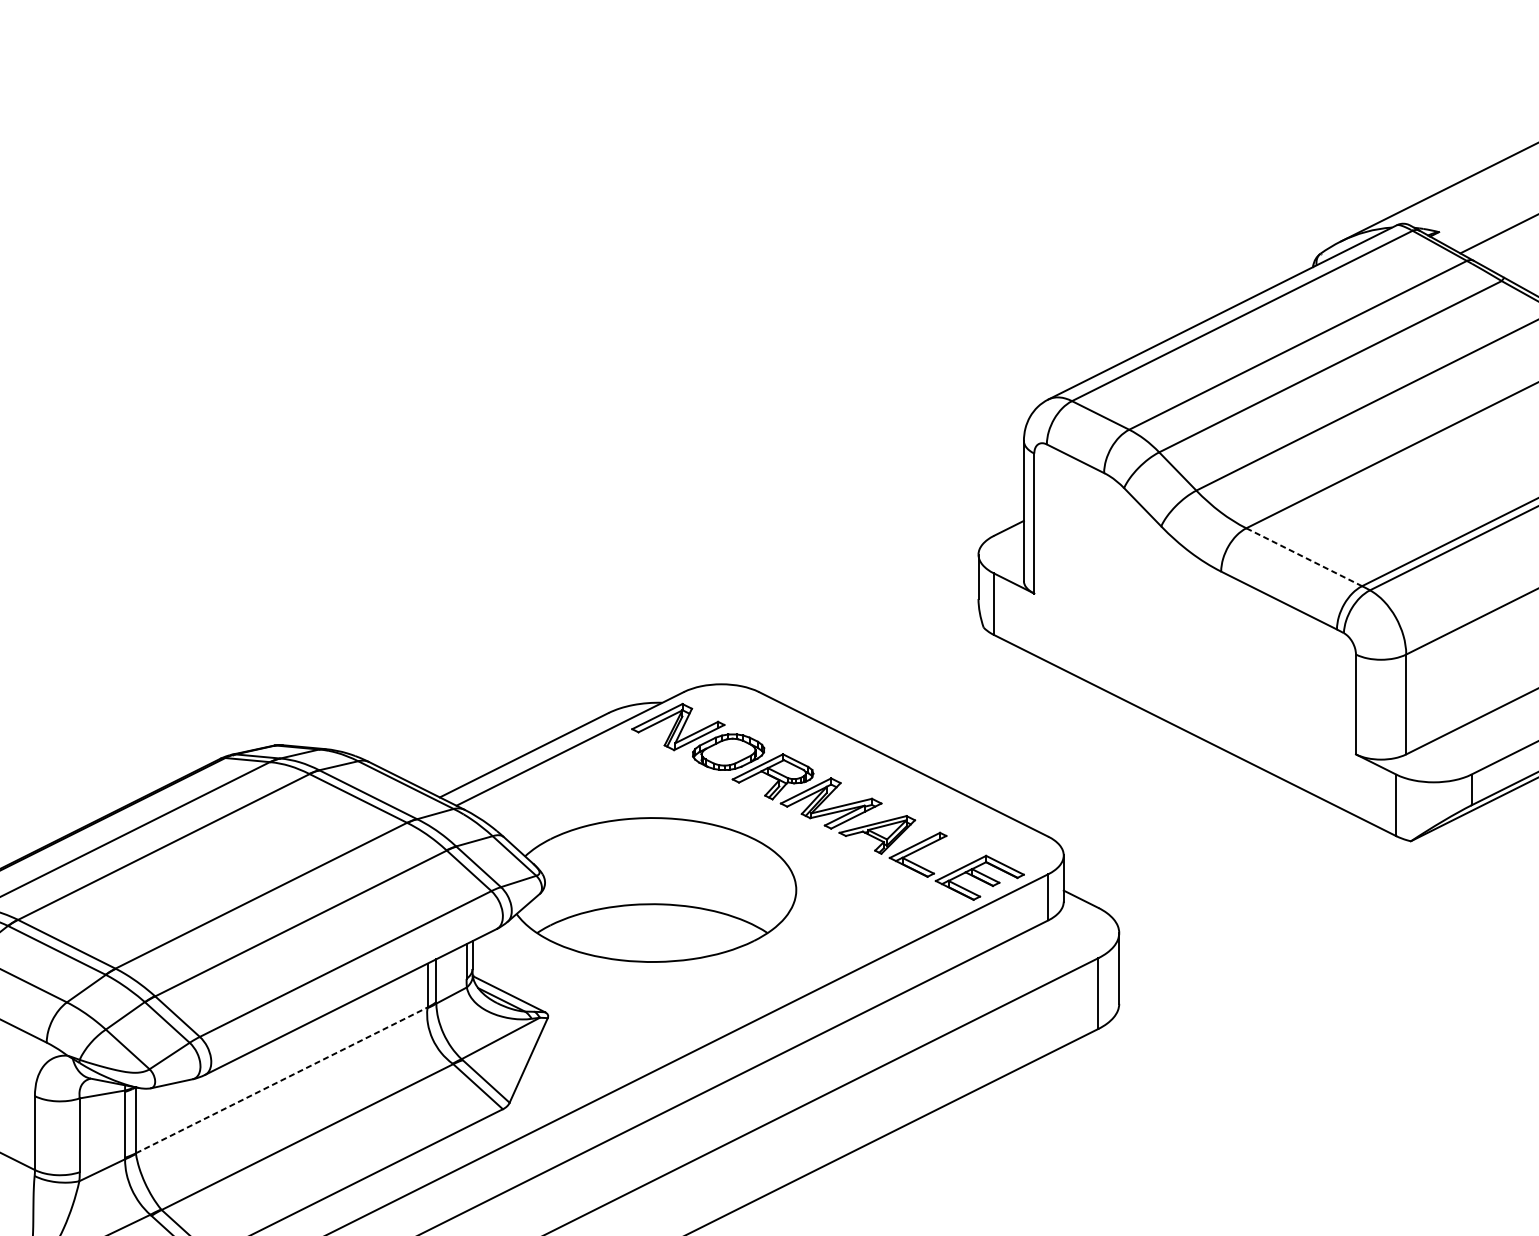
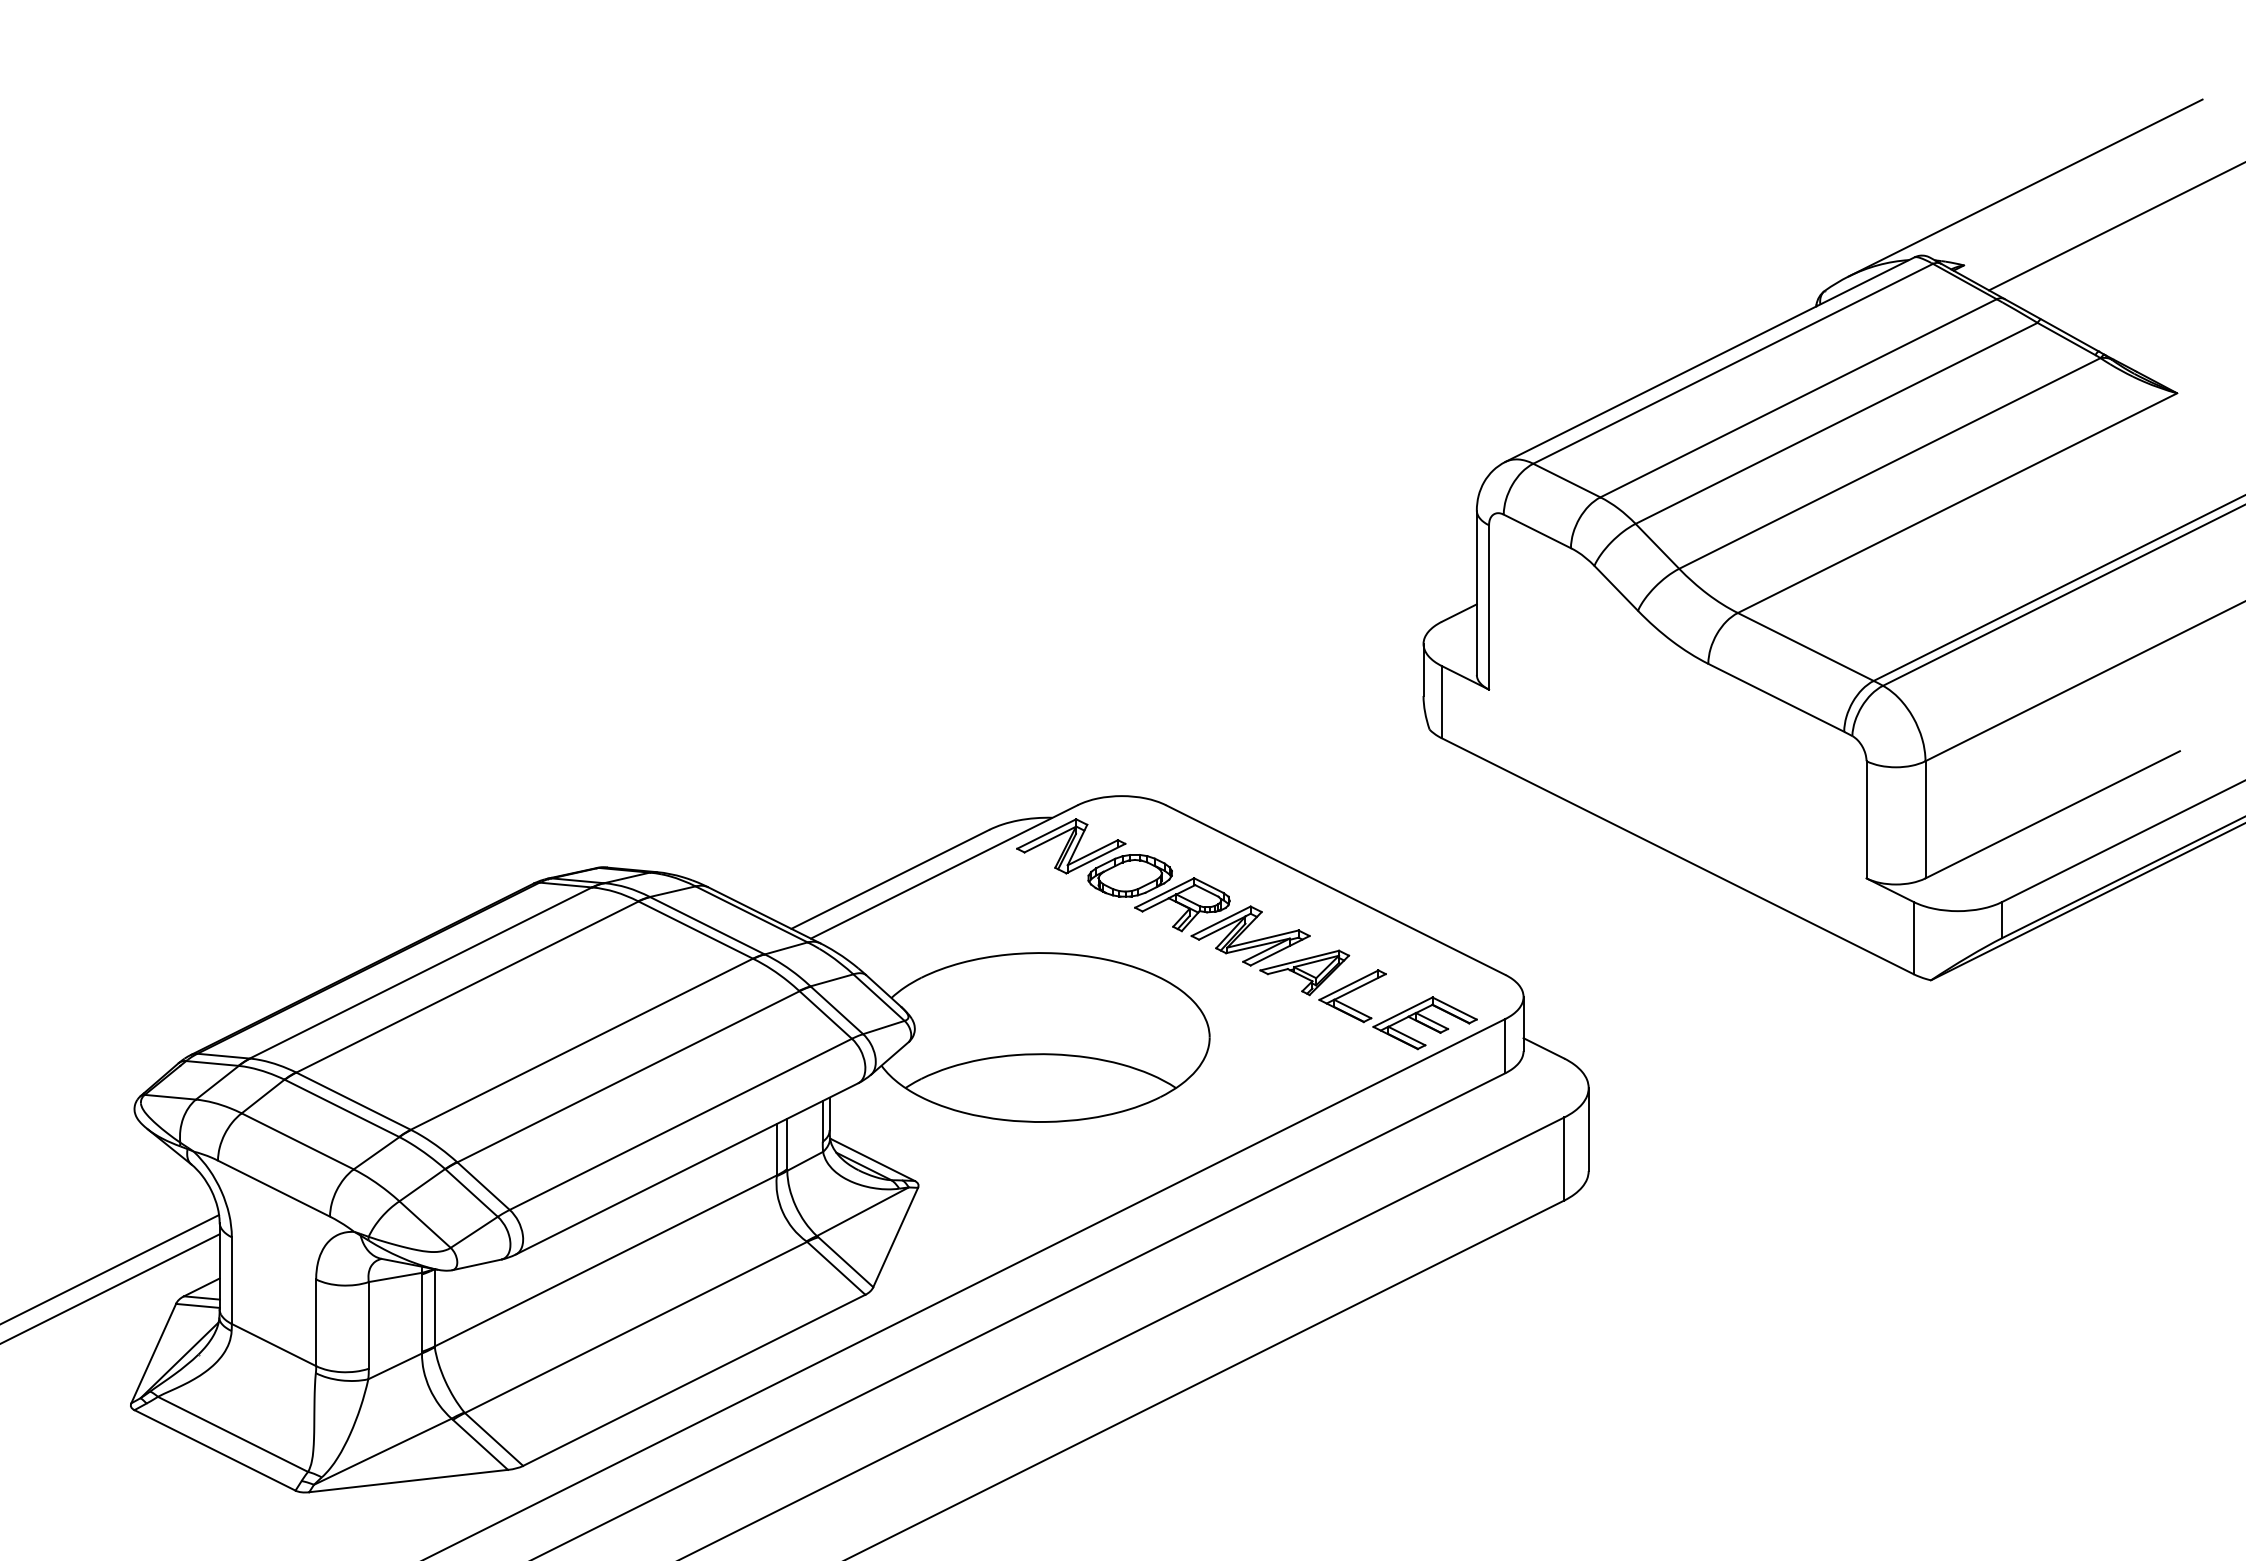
line: (1303, 556) -> (1805, 646), dashed -> solid
line: (282, 1080) -> (606, 1260), dashed -> solid

